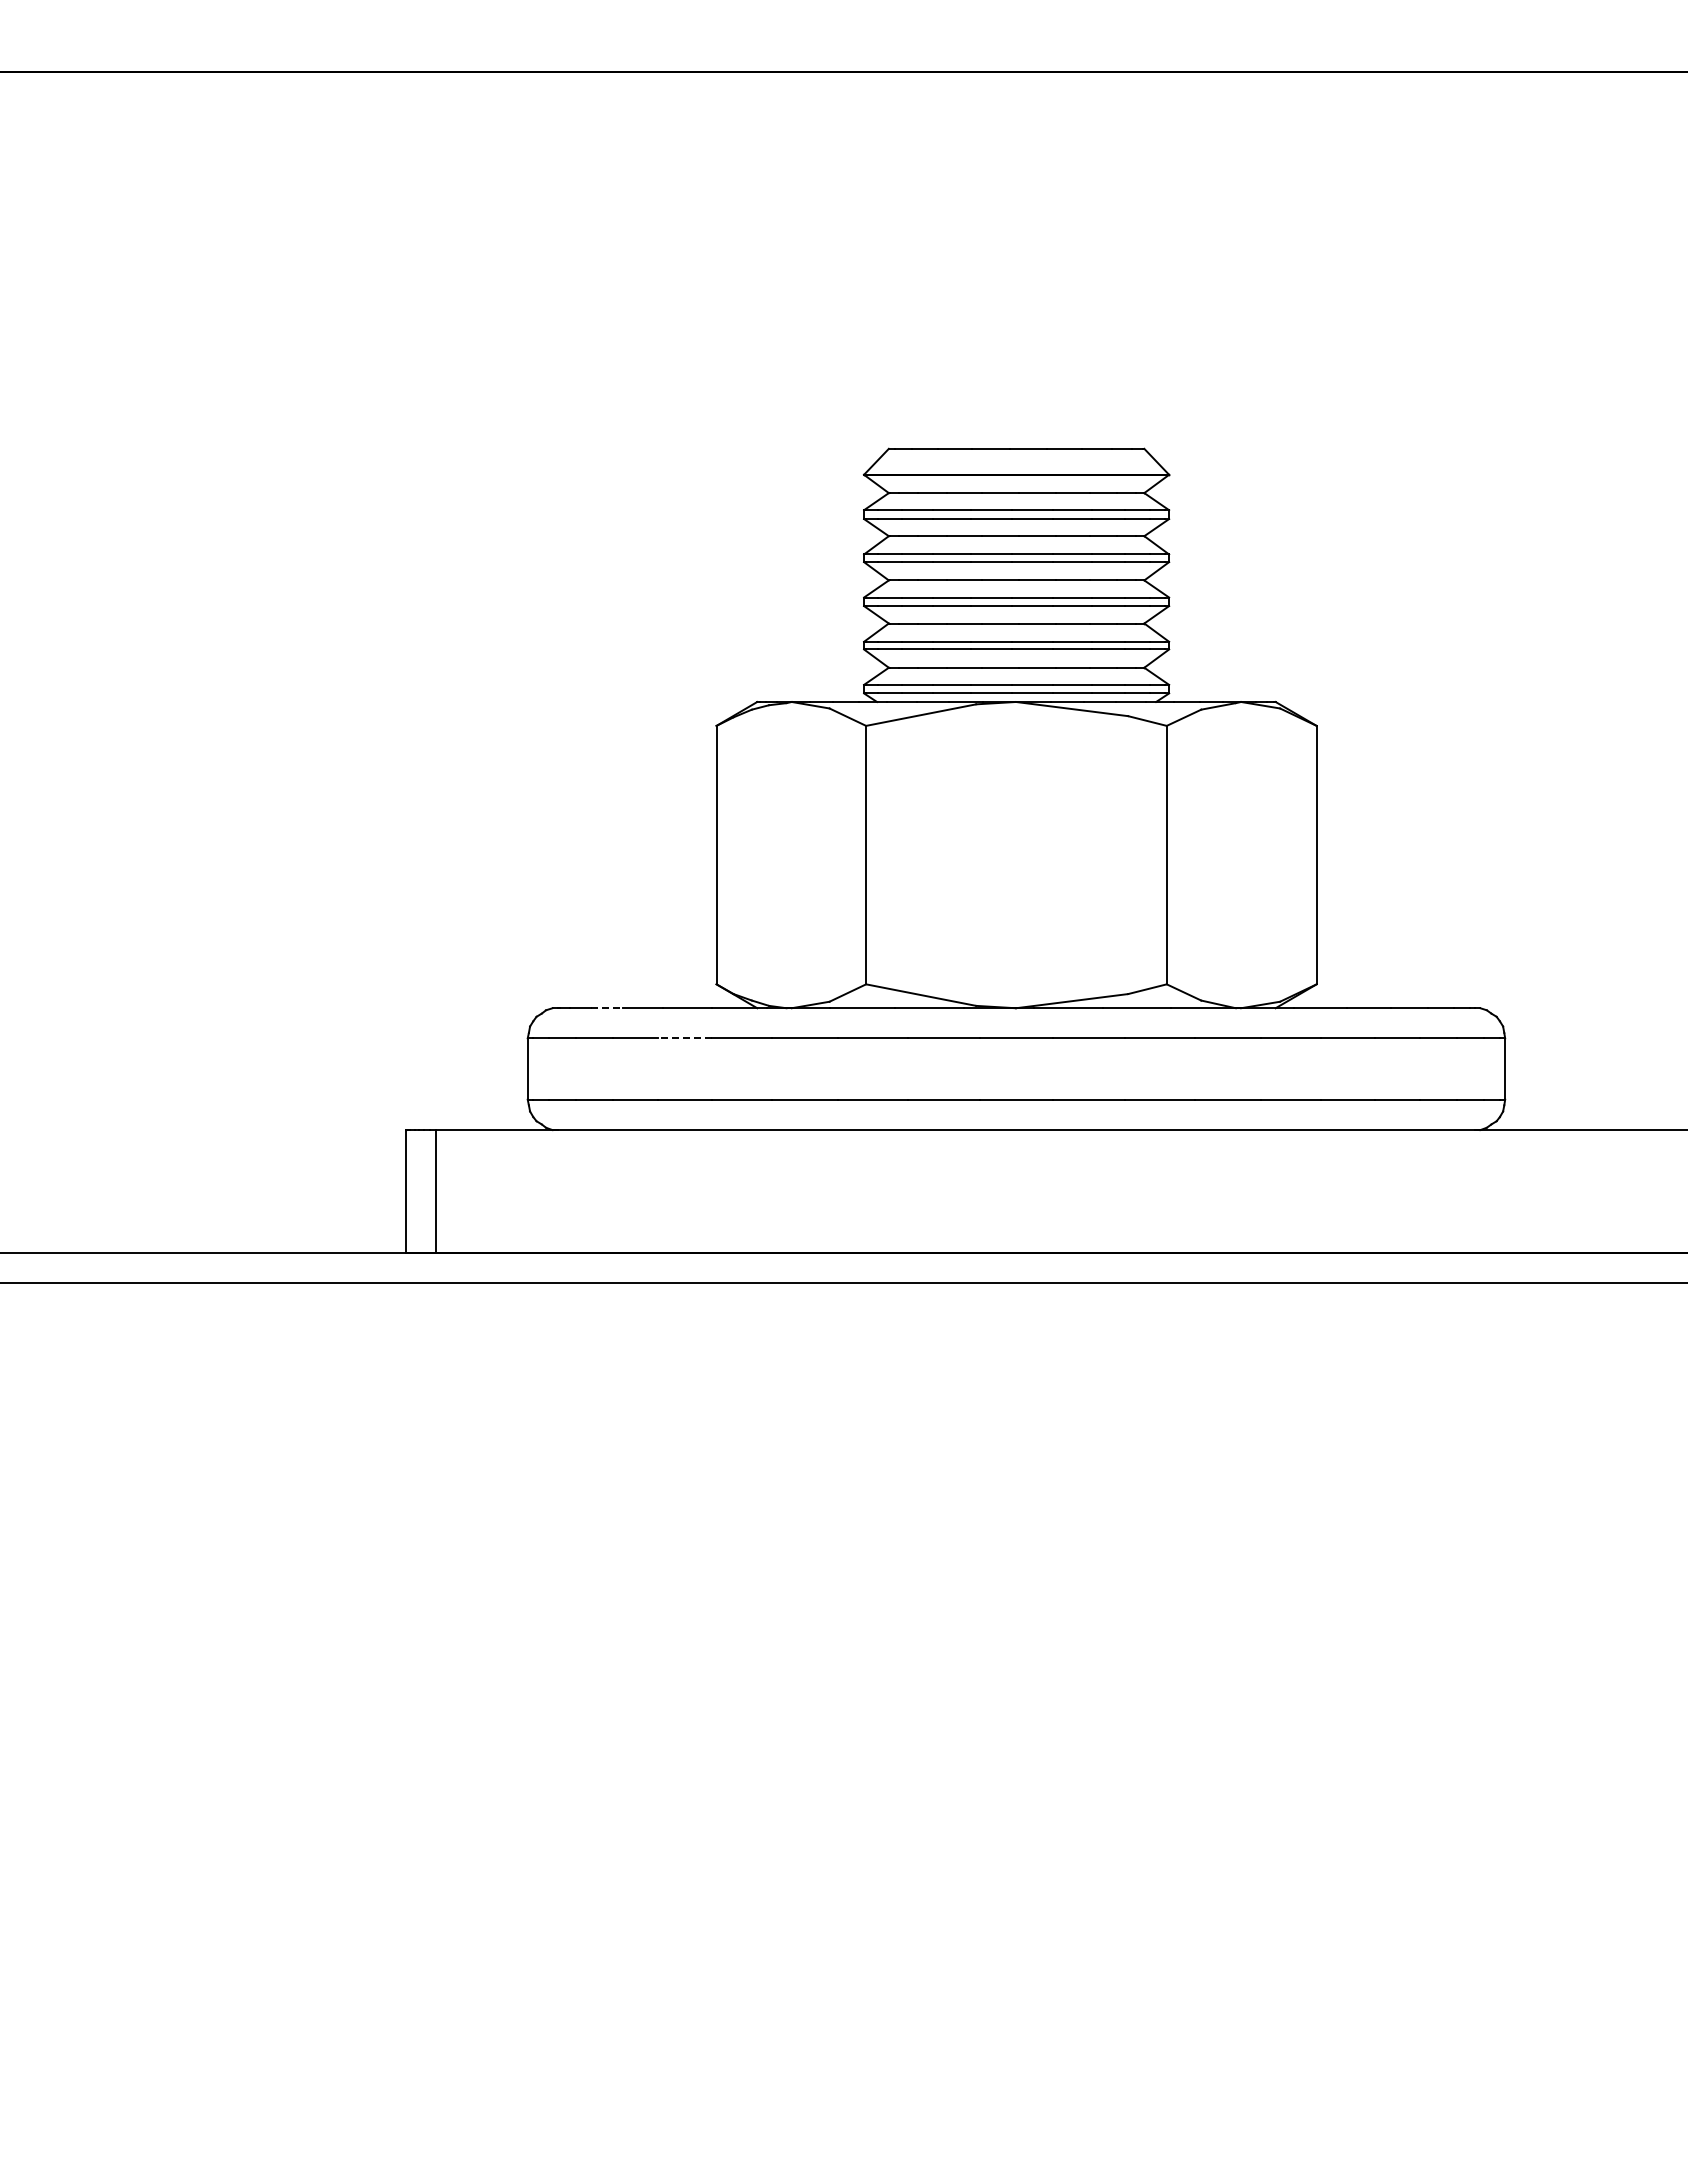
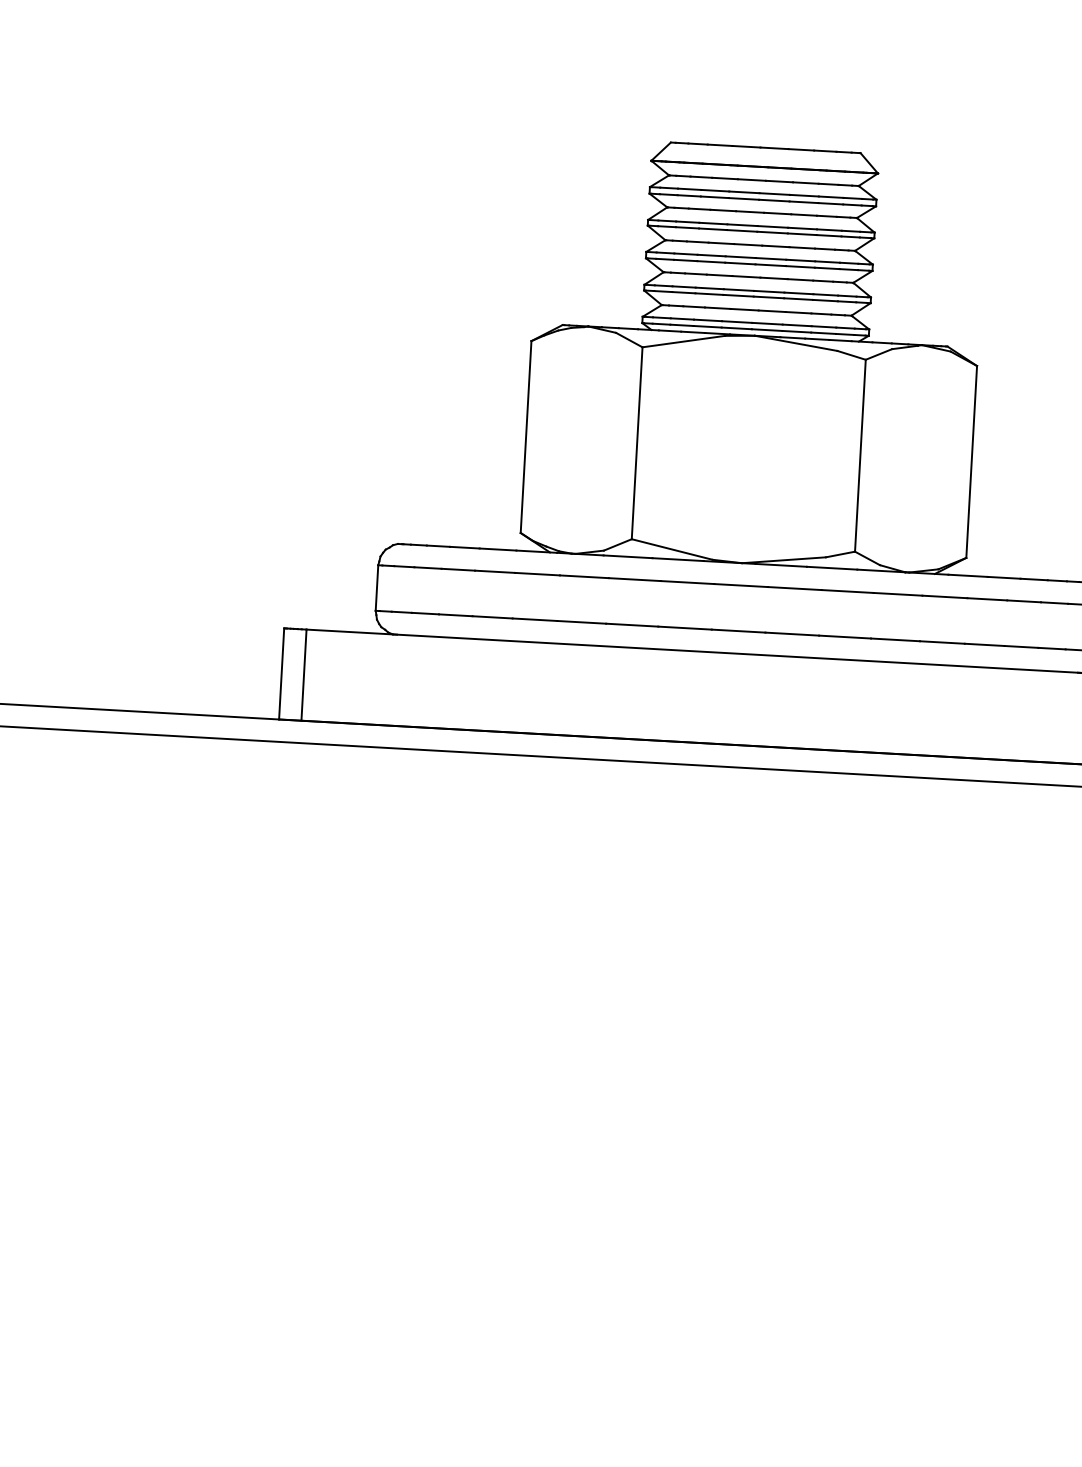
line: (607, 1008) -> (438, 546), dashed -> solid
line: (685, 1038) -> (495, 571), dashed -> solid

